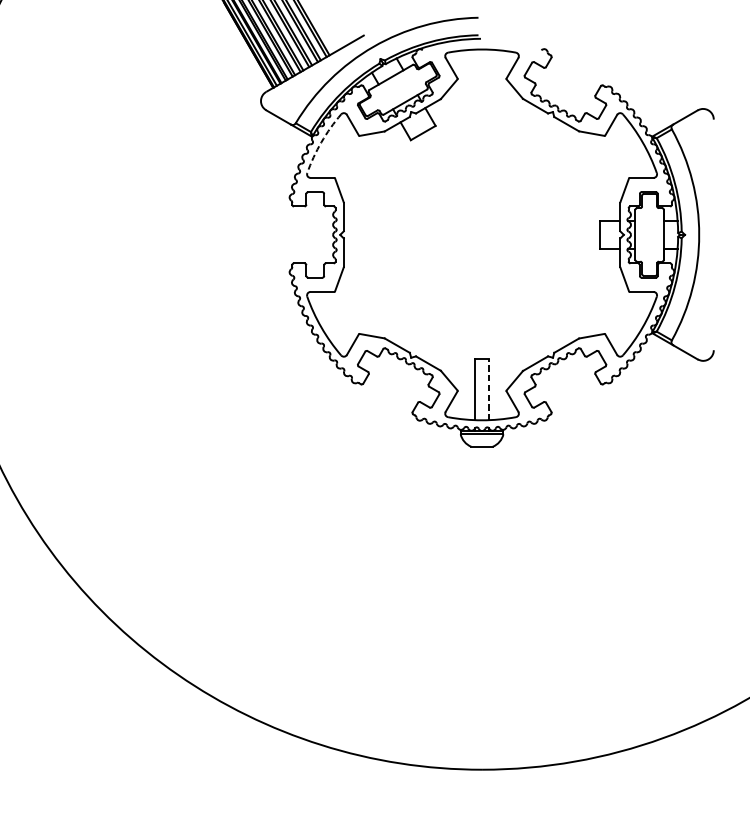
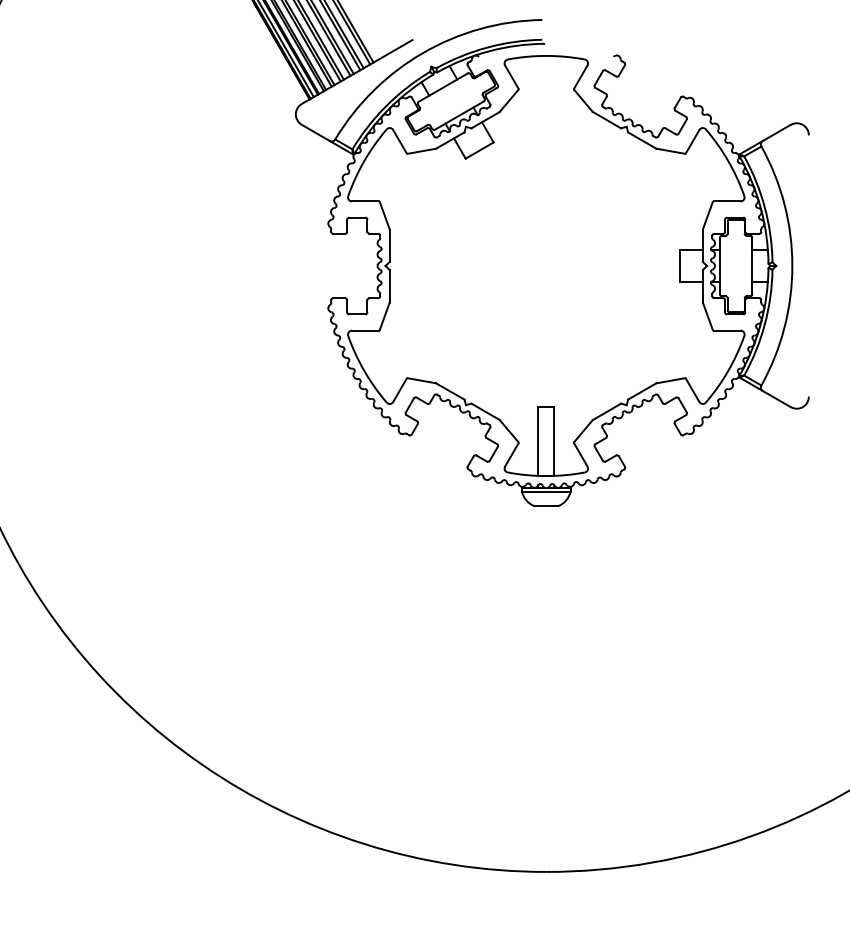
arc: (321, 141) -> (364, 160), dashed -> solid
line: (489, 389) -> (554, 441), dashed -> solid

